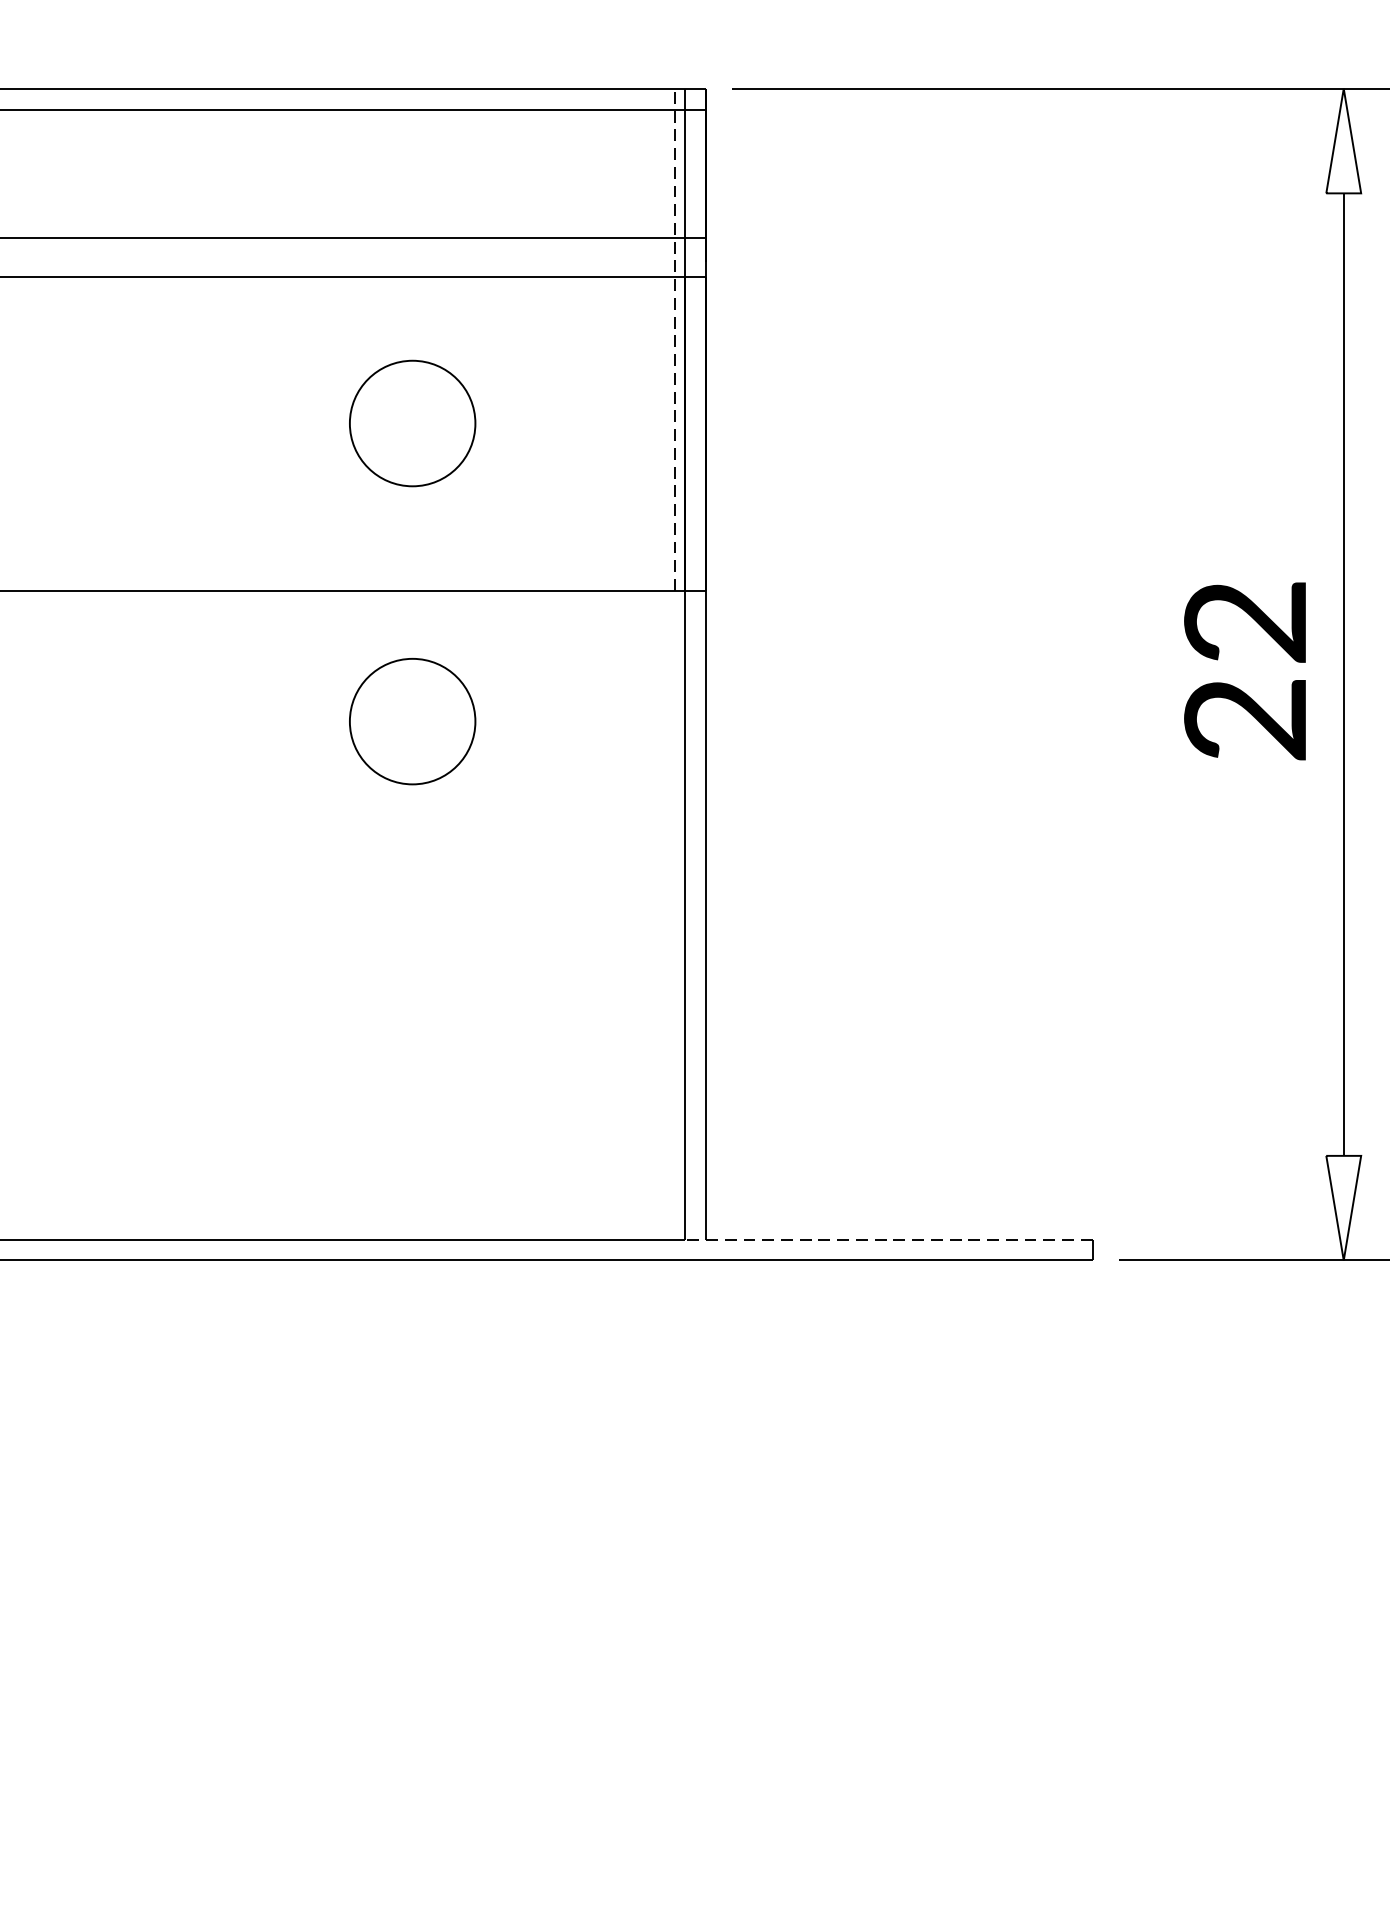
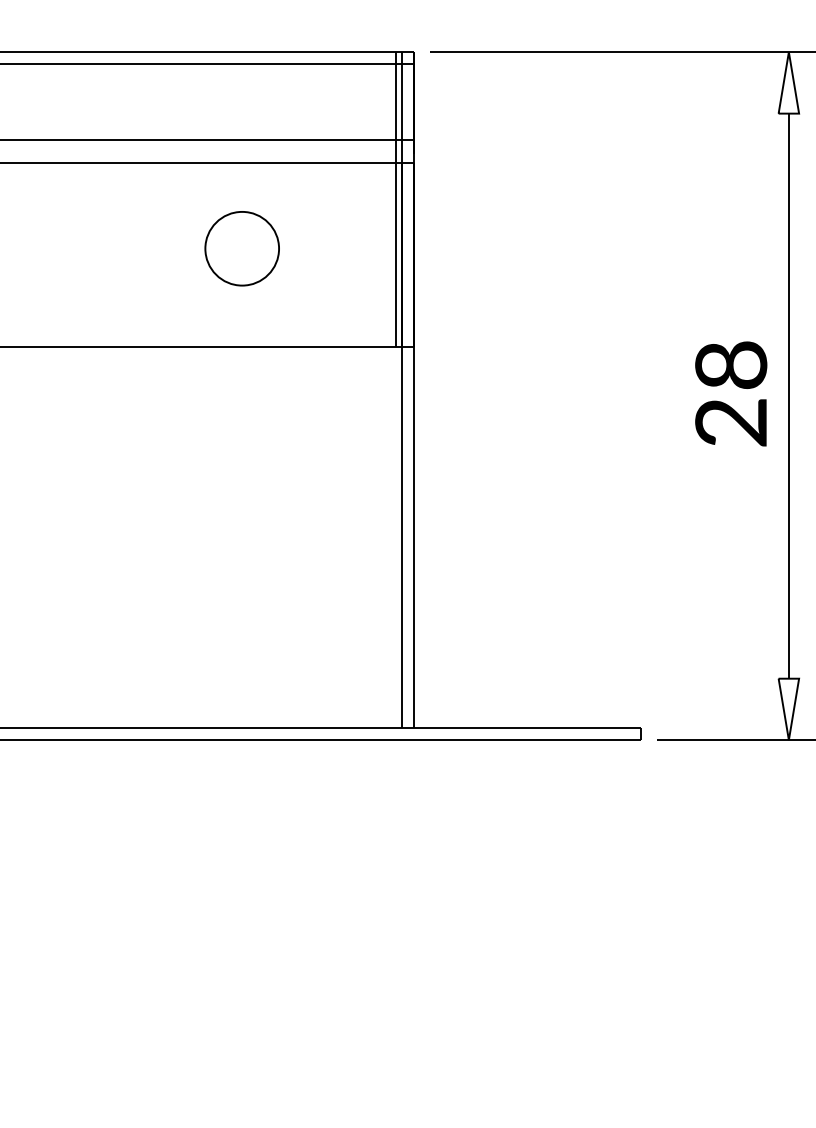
line: (675, 339) -> (396, 199), dashed -> solid
text: (1246, 622) -> (731, 365), 22 -> 28
part: (411, 721) -> (241, 423), removed
line: (888, 1238) -> (521, 727), dashed -> solid

